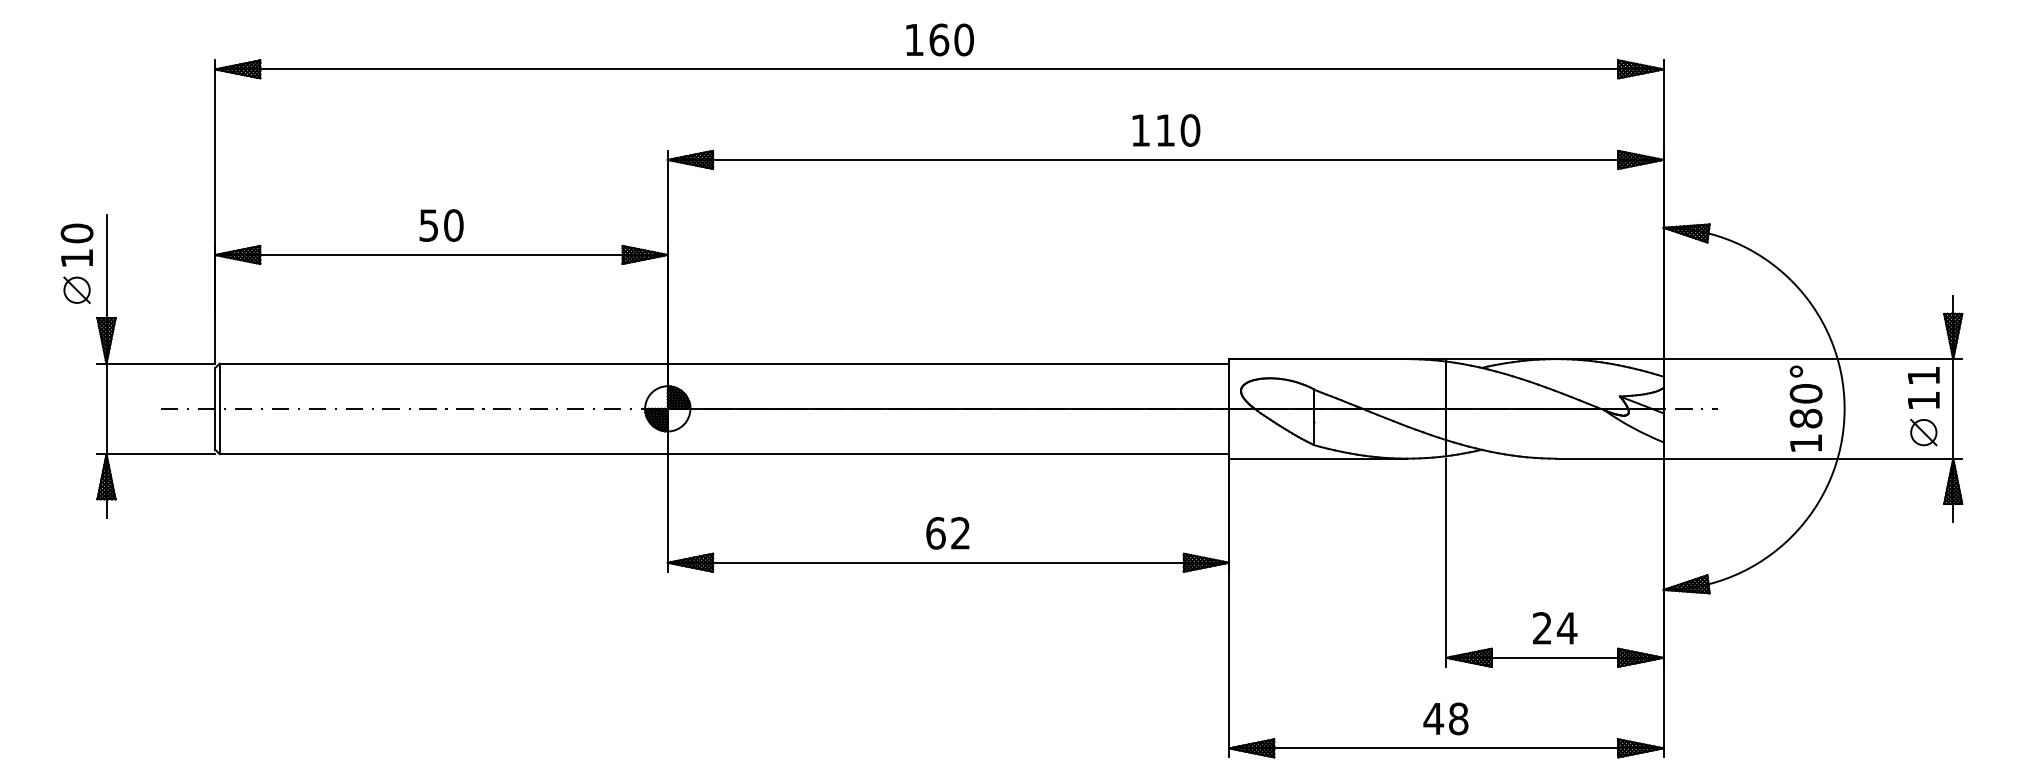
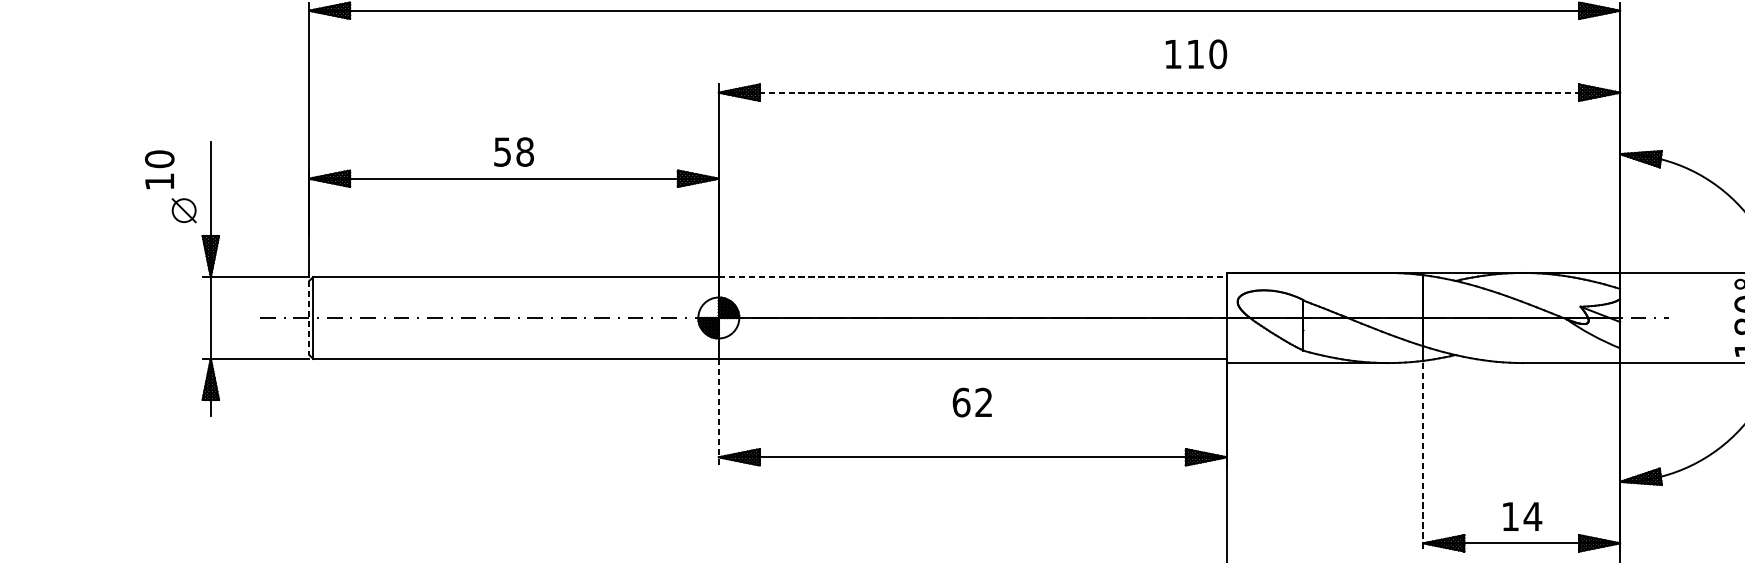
text: (1166, 130) -> (1196, 54), moved
line: (1165, 159) -> (1169, 92), solid -> dashed
text: (453, 225) -> (524, 152), 50 -> 58
text: (76, 244) -> (159, 169), moved
line: (948, 363) -> (972, 276), solid -> dashed
line: (215, 408) -> (309, 317), solid -> dashed
line: (667, 512) -> (718, 411), solid -> dashed
text: (947, 533) -> (972, 402), moved
line: (1446, 563) -> (1423, 457), solid -> dashed
text: (1542, 628) -> (1510, 516), 24 -> 14

